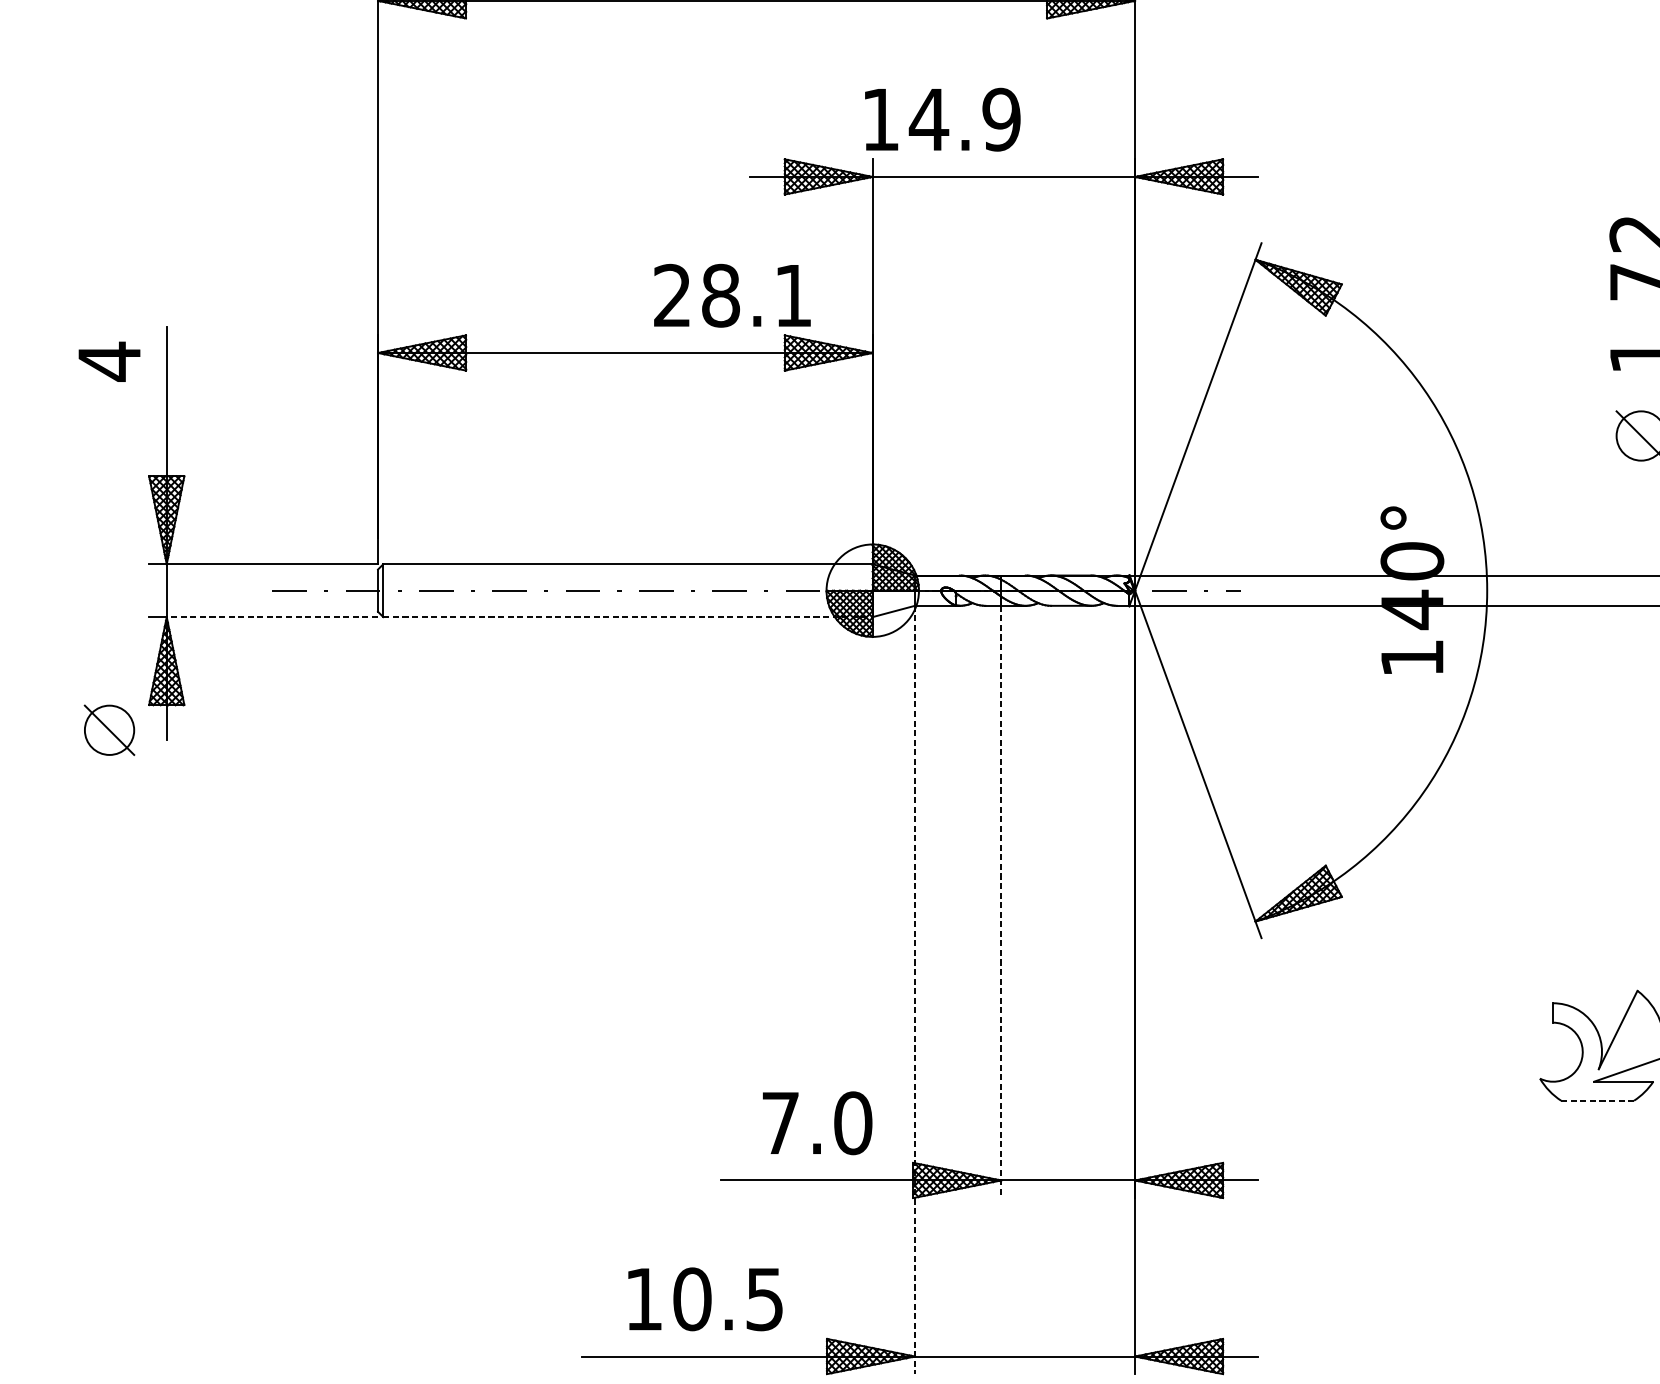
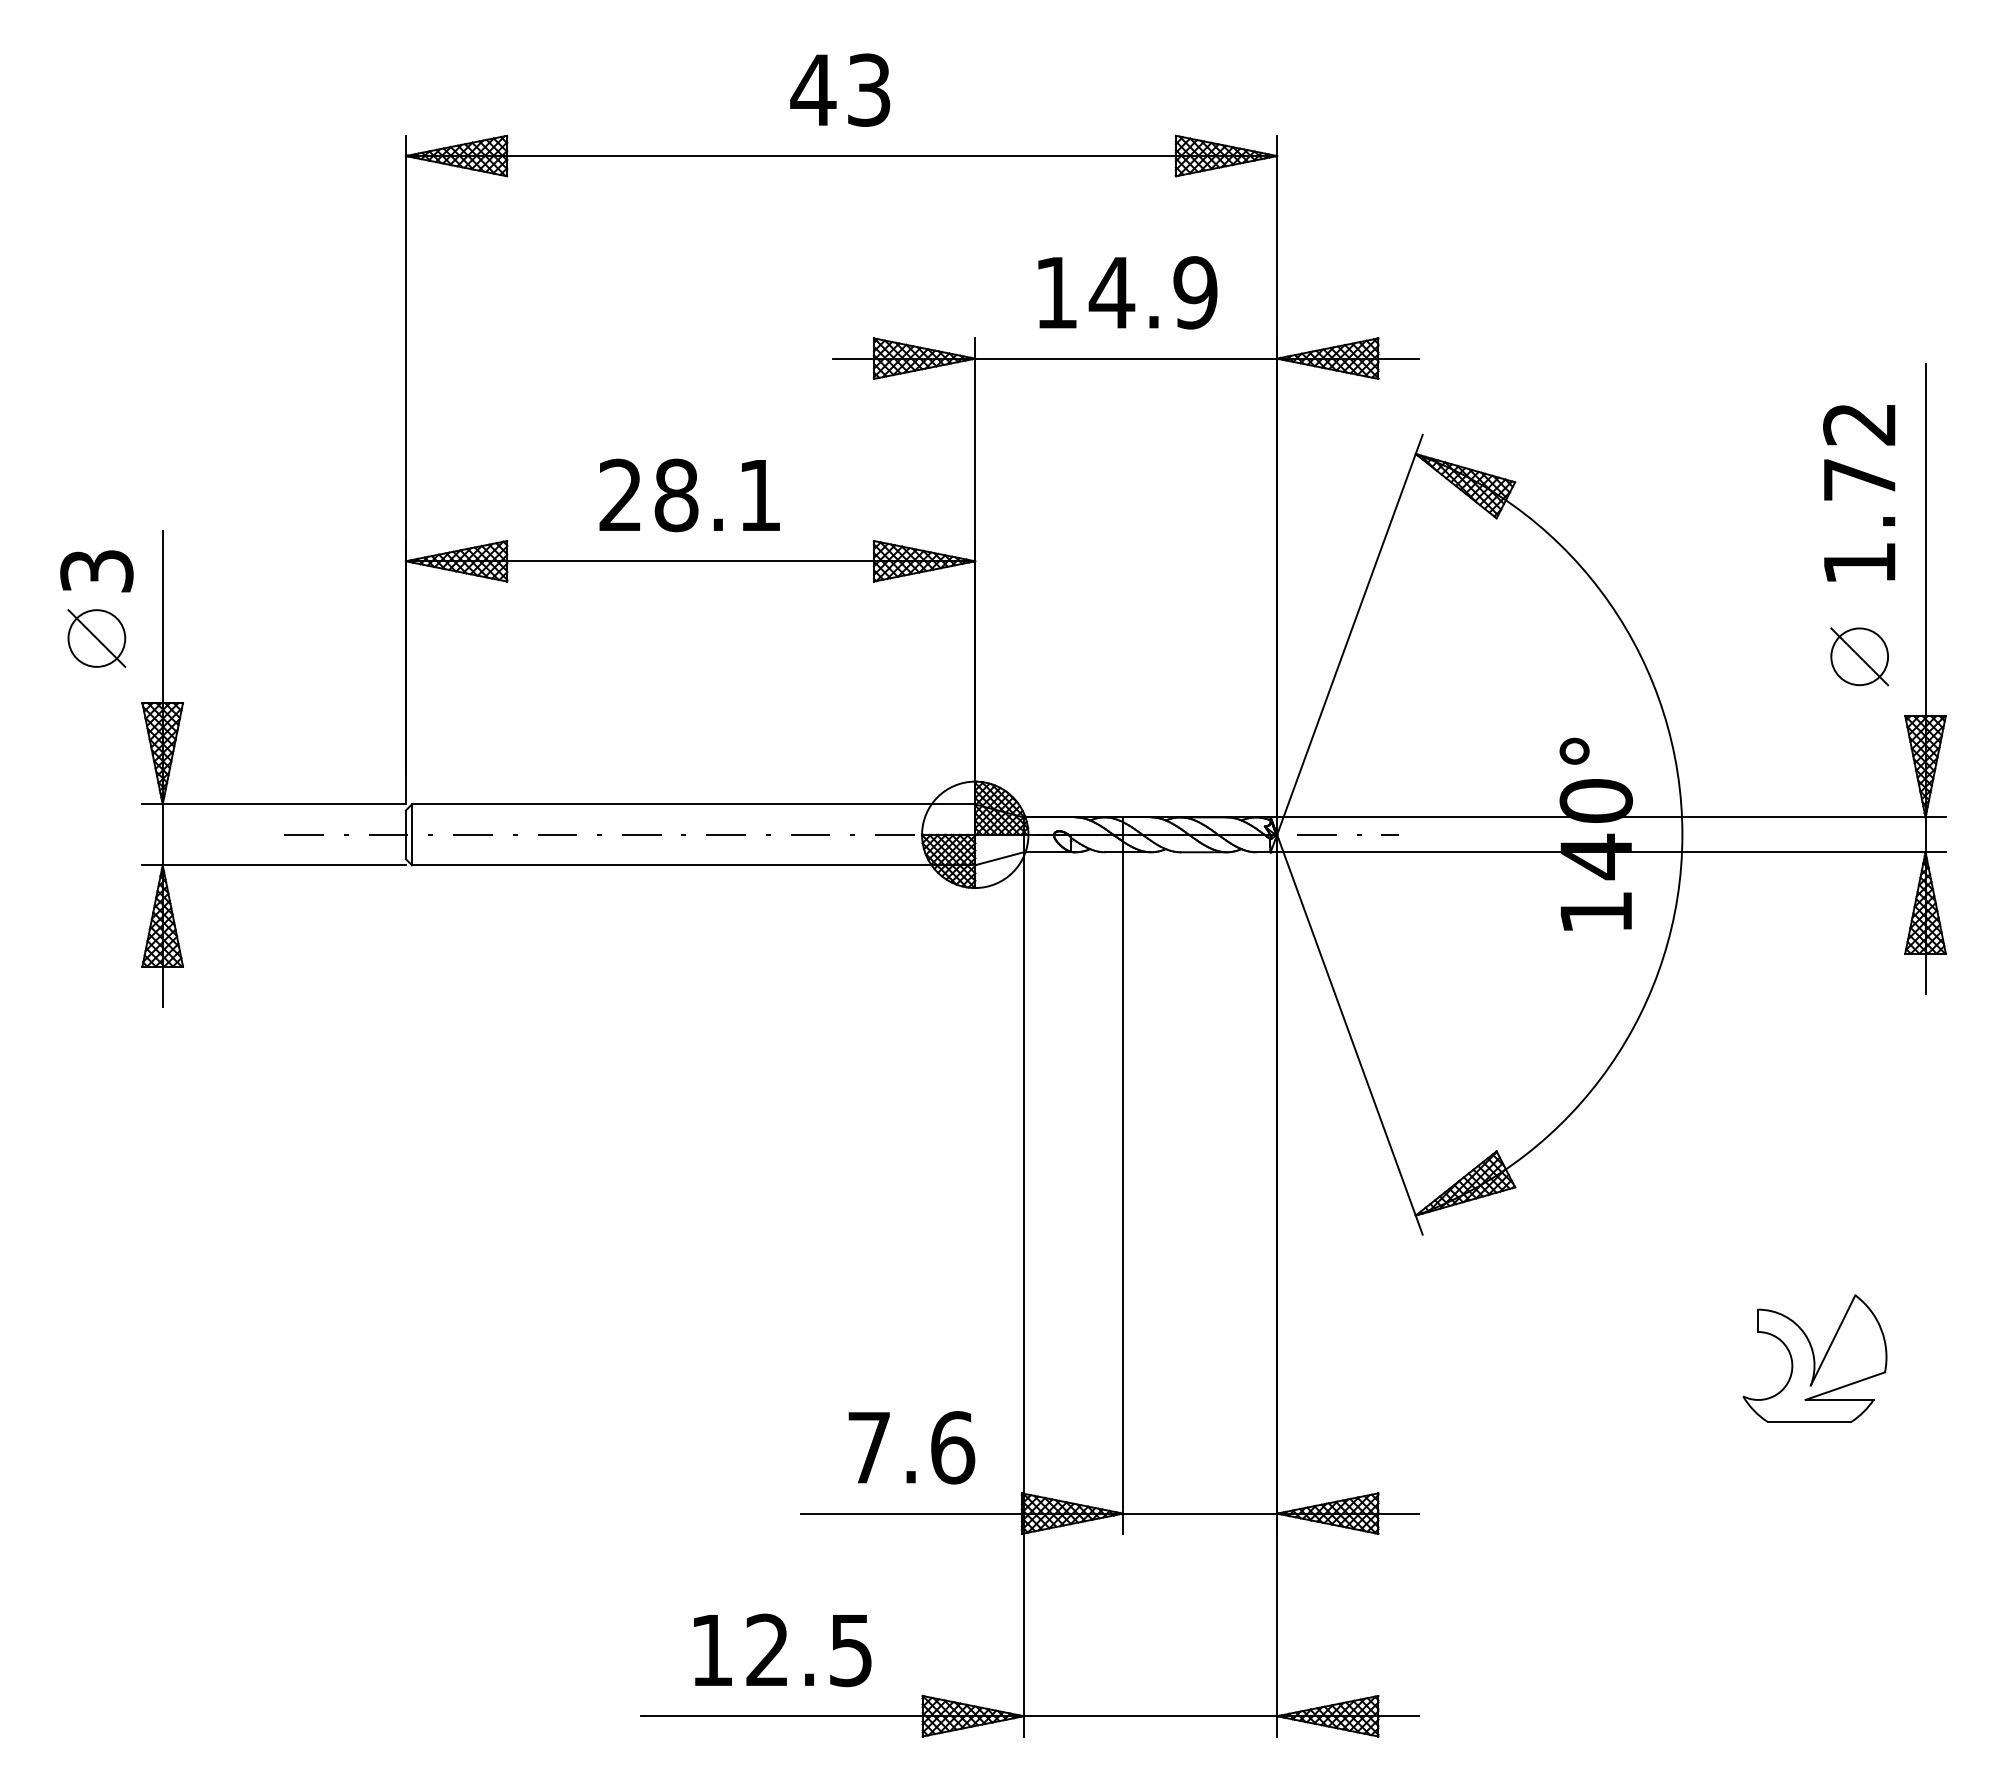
text: (942, 119) -> (1127, 292), moved
text: (732, 295) -> (689, 495), moved
text: (109, 361) -> (96, 571), 4 -> 3
line: (272, 617) -> (284, 865), dashed -> solid
line: (627, 617) -> (693, 865), dashed -> solid
part: (109, 730) -> (96, 638), moved
line: (1001, 902) -> (1123, 1193), dashed -> solid
line: (914, 990) -> (1023, 1294), dashed -> solid
line: (1597, 1100) -> (1809, 1421), dashed -> solid
text: (852, 1123) -> (952, 1447), 7.0 -> 7.6
text: (692, 1299) -> (767, 1650), 10.5 -> 12.5

